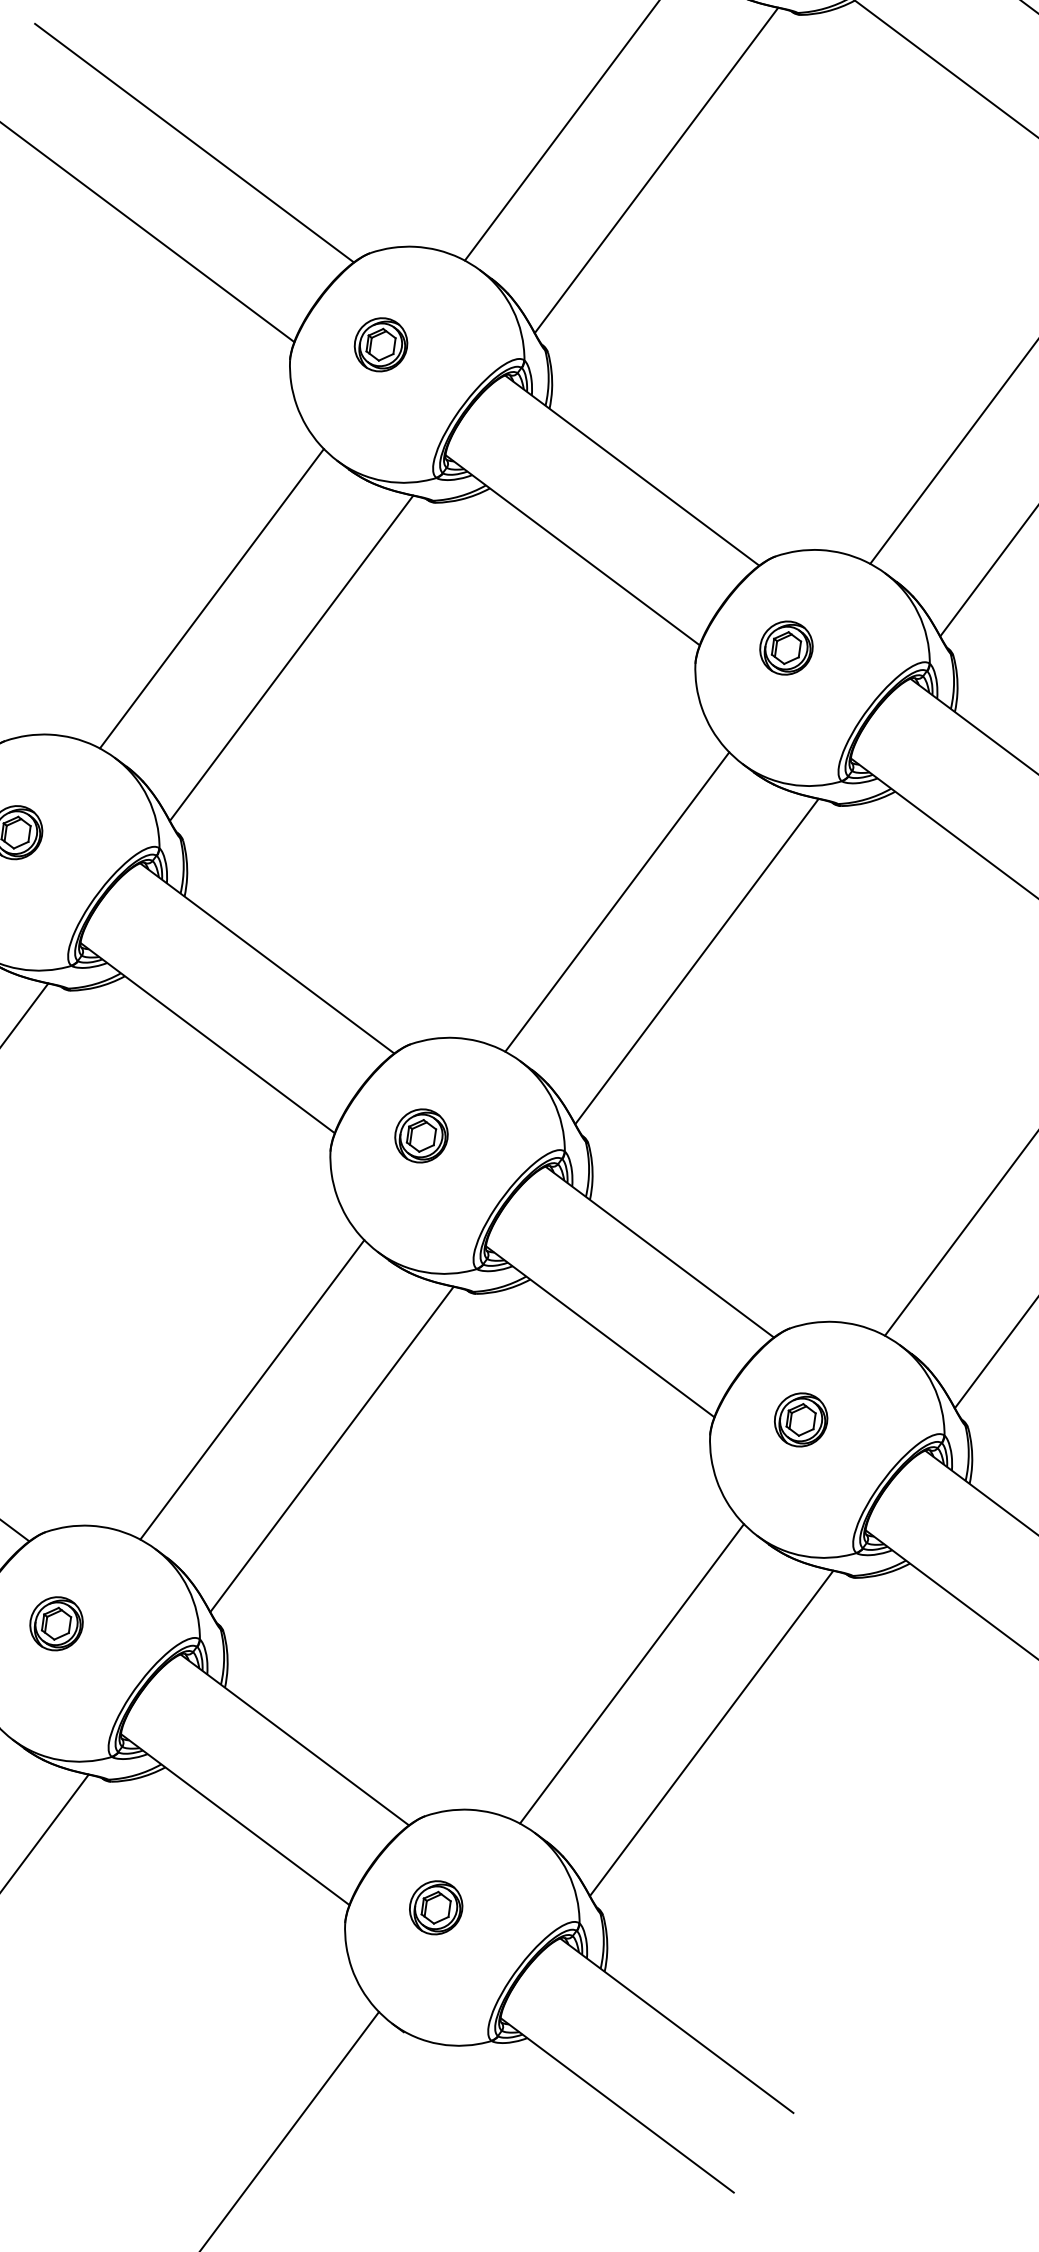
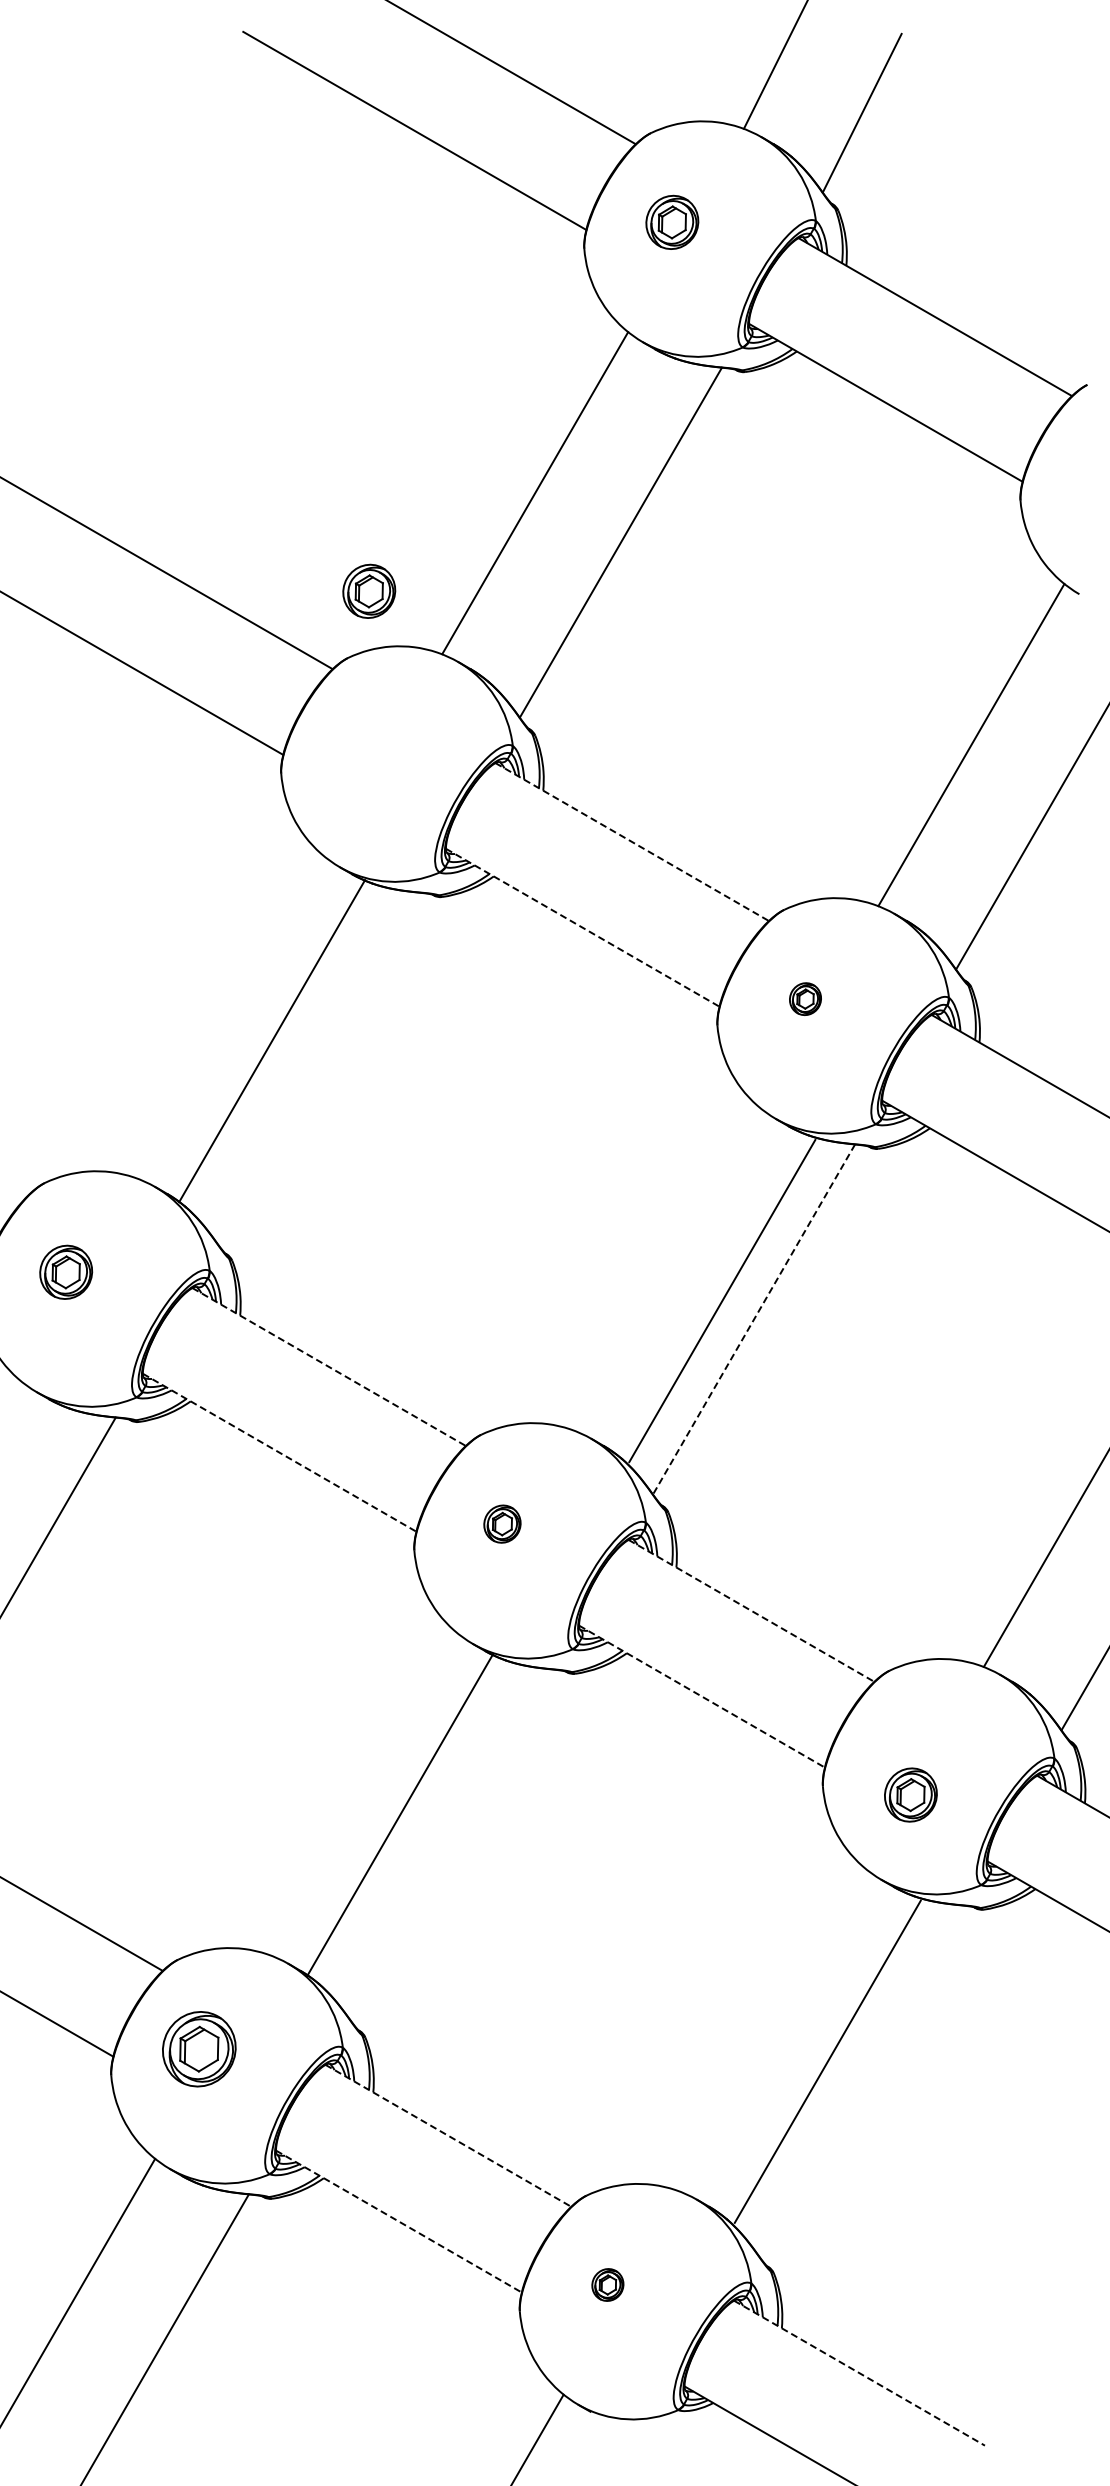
part: (381, 343) -> (369, 590), moved
line: (632, 471) -> (632, 842), solid -> dashed
line: (572, 549) -> (582, 927), solid -> dashed
line: (212, 599) -> (272, 1041), moved
part: (786, 647) -> (805, 998), size x0.6
line: (291, 658) -> (317, 1067), removed
line: (617, 901) -> (722, 1300), moved
line: (267, 958) -> (329, 1367), solid -> dashed
line: (696, 961) -> (753, 1319), solid -> dashed
line: (207, 1037) -> (279, 1452), solid -> dashed
part: (421, 1135) -> (502, 1523), size x0.7
line: (659, 1251) -> (751, 1610), solid -> dashed
line: (600, 1331) -> (702, 1696), solid -> dashed
line: (252, 1389) -> (400, 1814), moved
part: (800, 1419) -> (910, 1794), moved
line: (331, 1449) -> (450, 1844), removed
part: (56, 1623) -> (199, 2048), size x1.4
line: (631, 1673) -> (827, 2061), moved
line: (711, 1733) -> (859, 2080), removed
line: (294, 1739) -> (448, 2135), solid -> dashed
line: (234, 1819) -> (398, 2221), solid -> dashed
part: (435, 1907) -> (607, 2284), size x0.6
line: (676, 2026) -> (859, 2373), solid -> dashed

